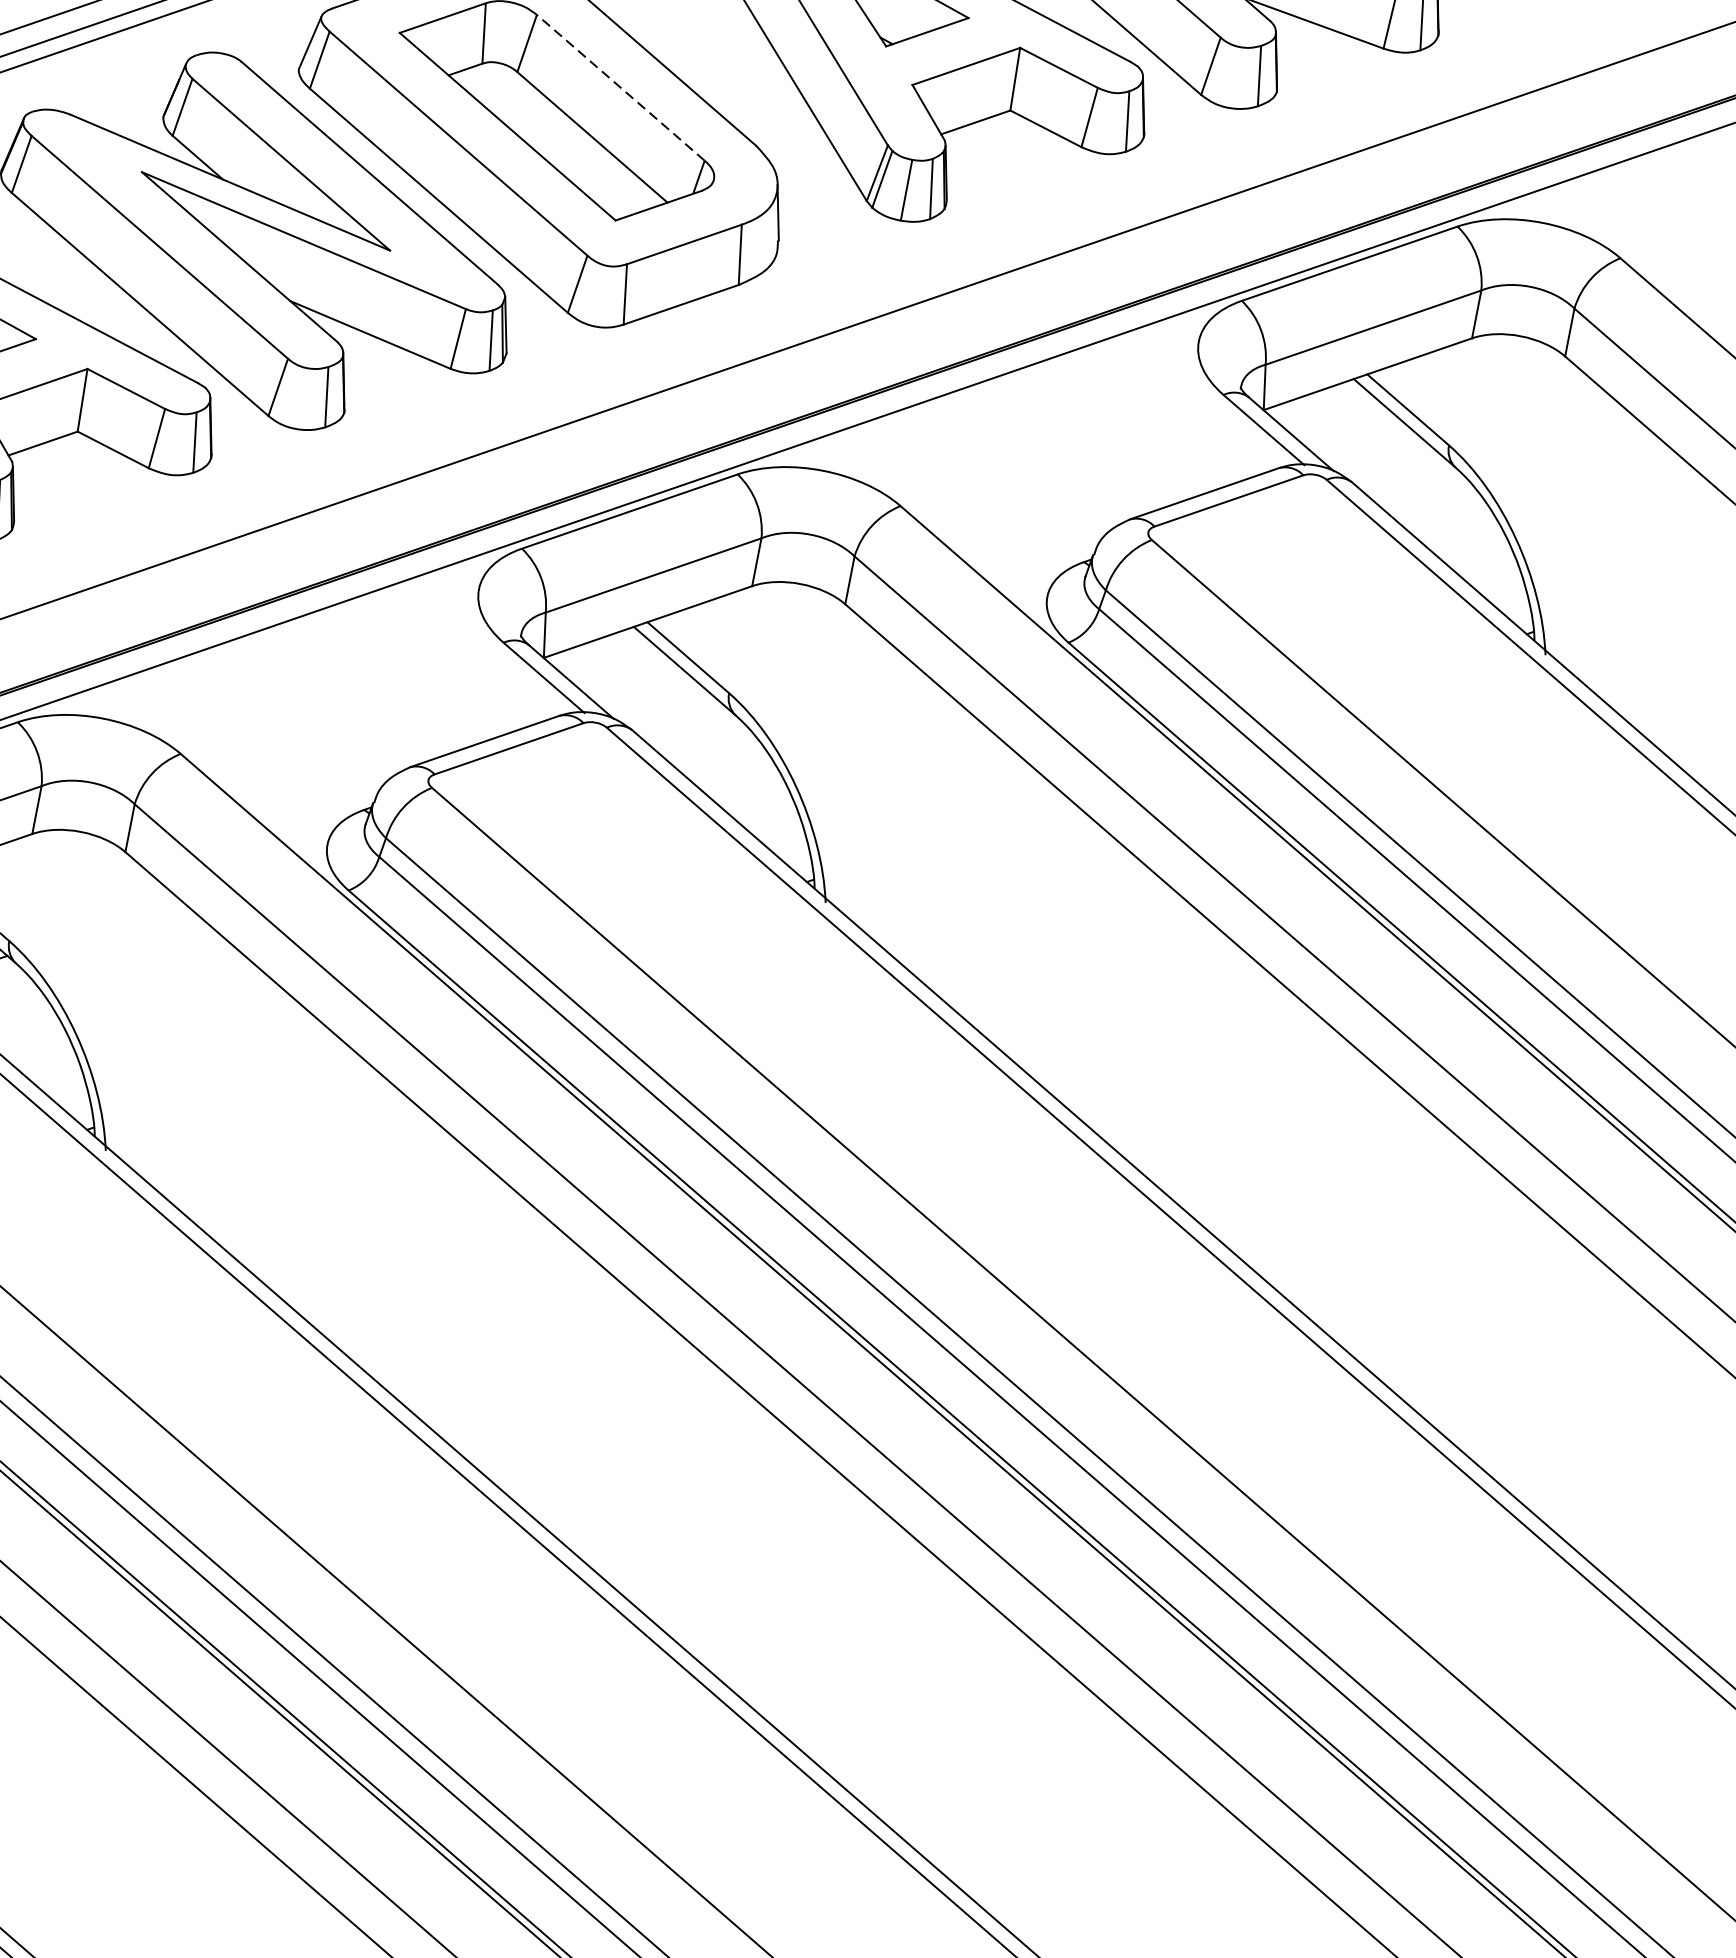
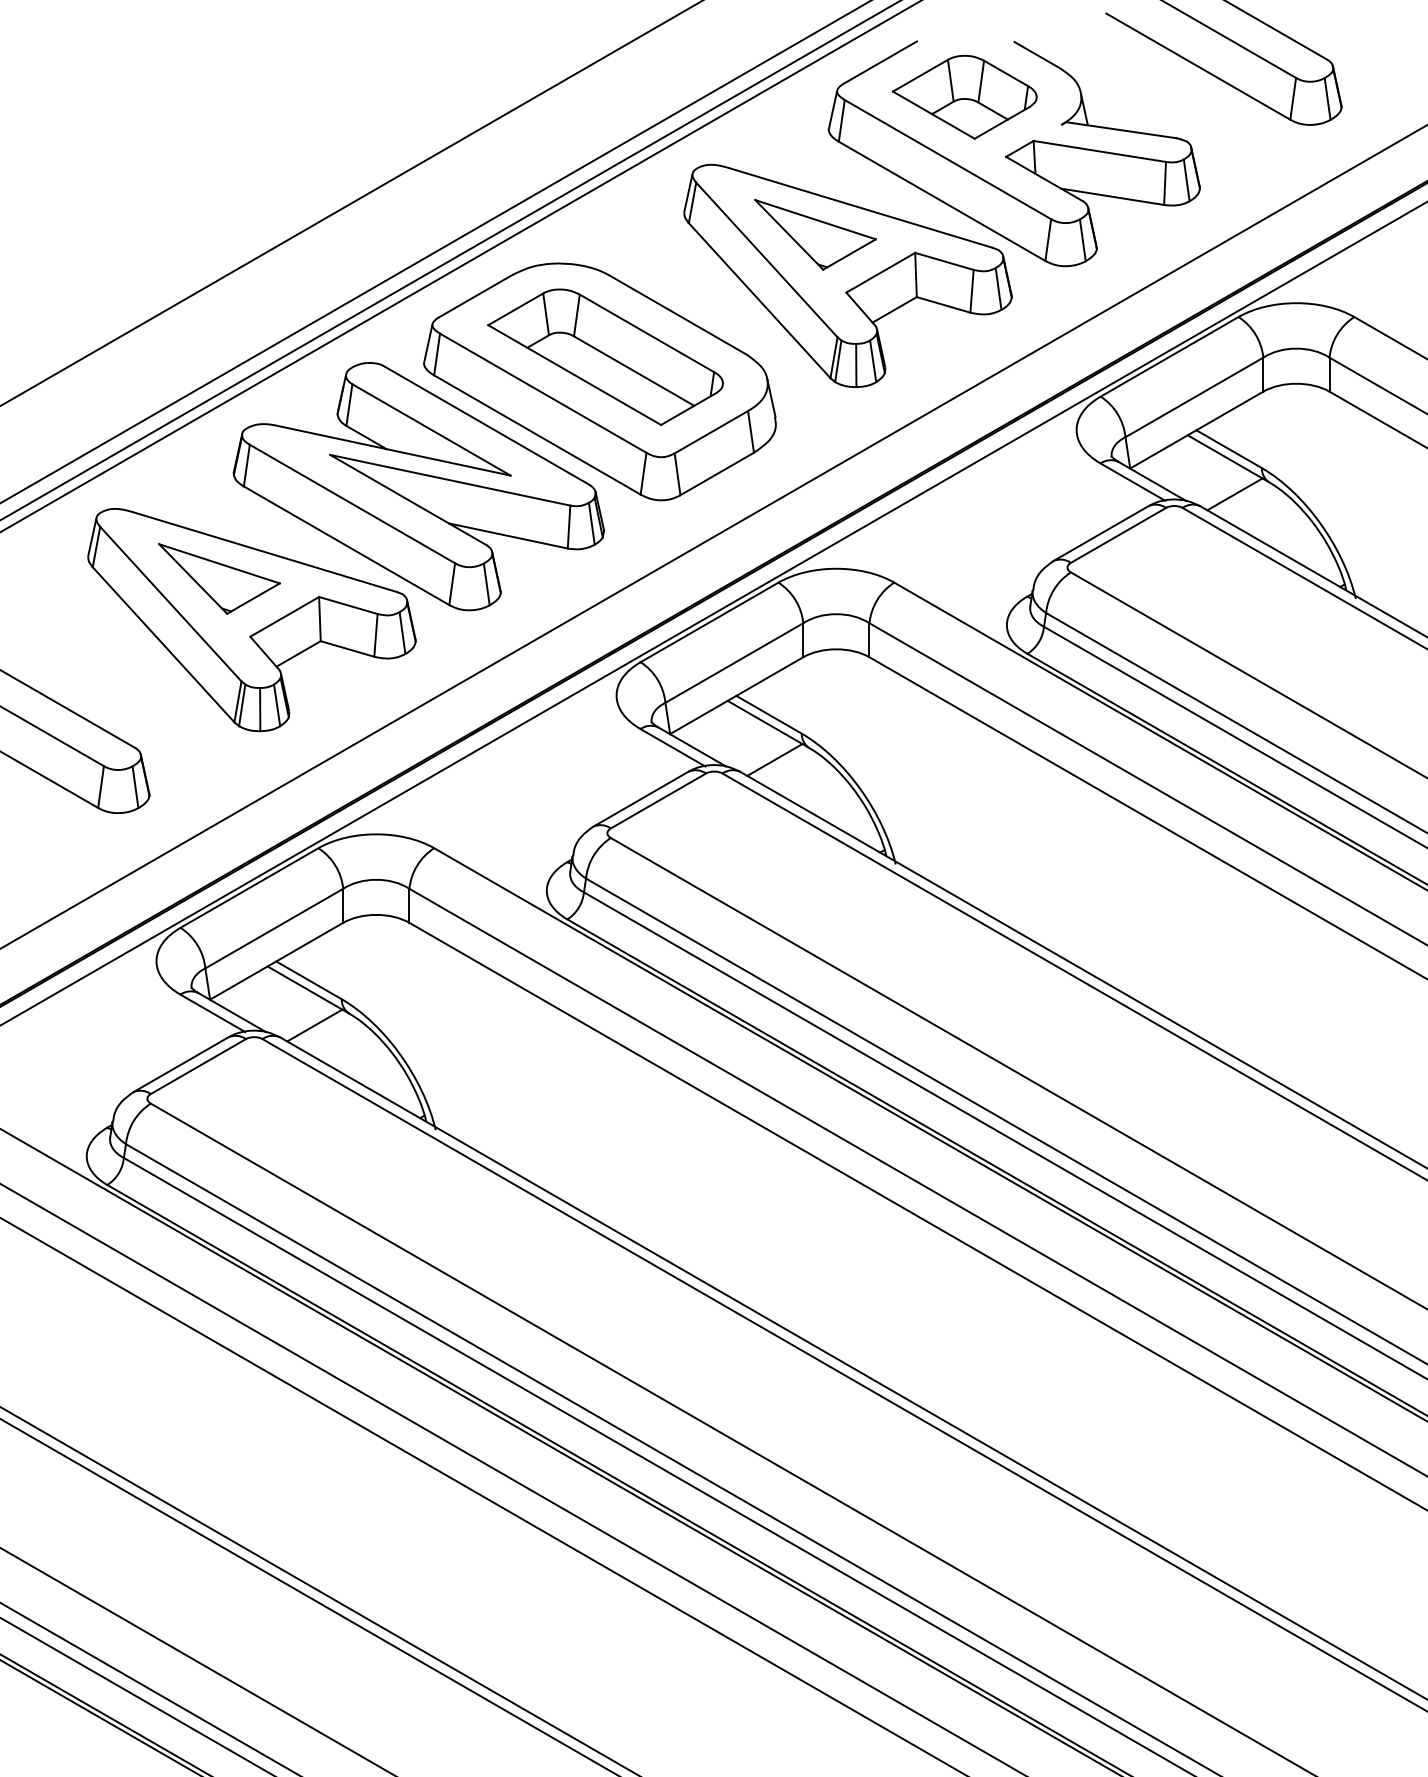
line: (620, 87) -> (646, 333), dashed -> solid
line: (1403, 475) -> (1234, 494), added
line: (683, 722) -> (774, 759), added

